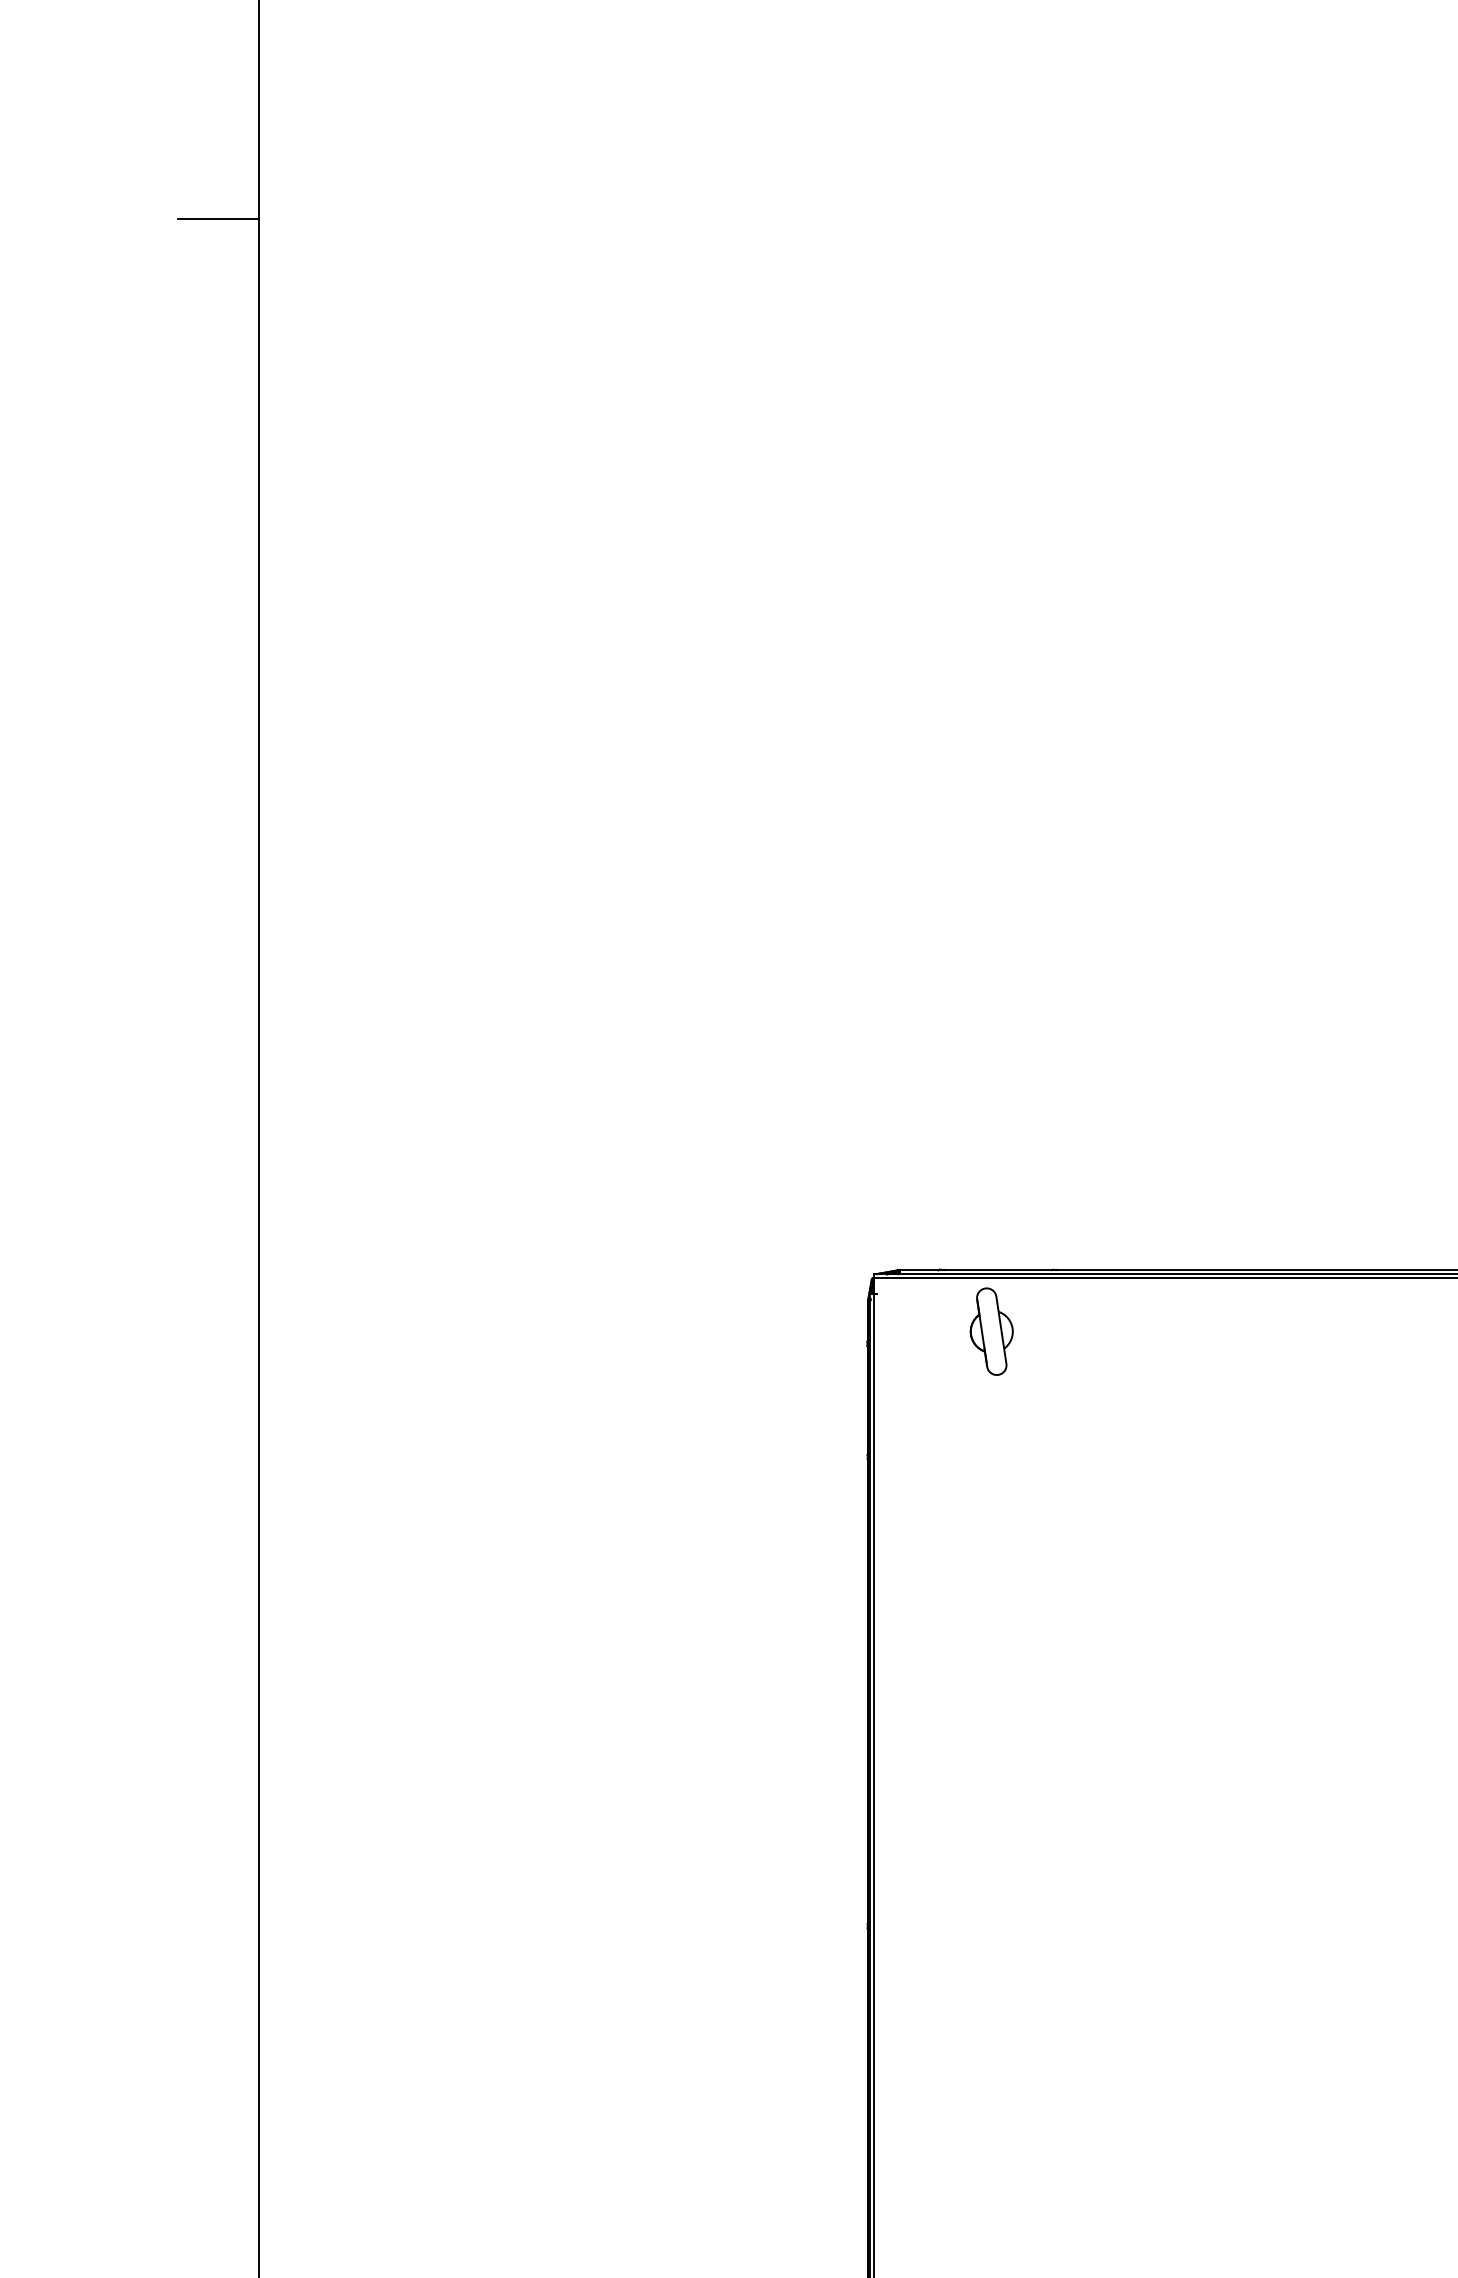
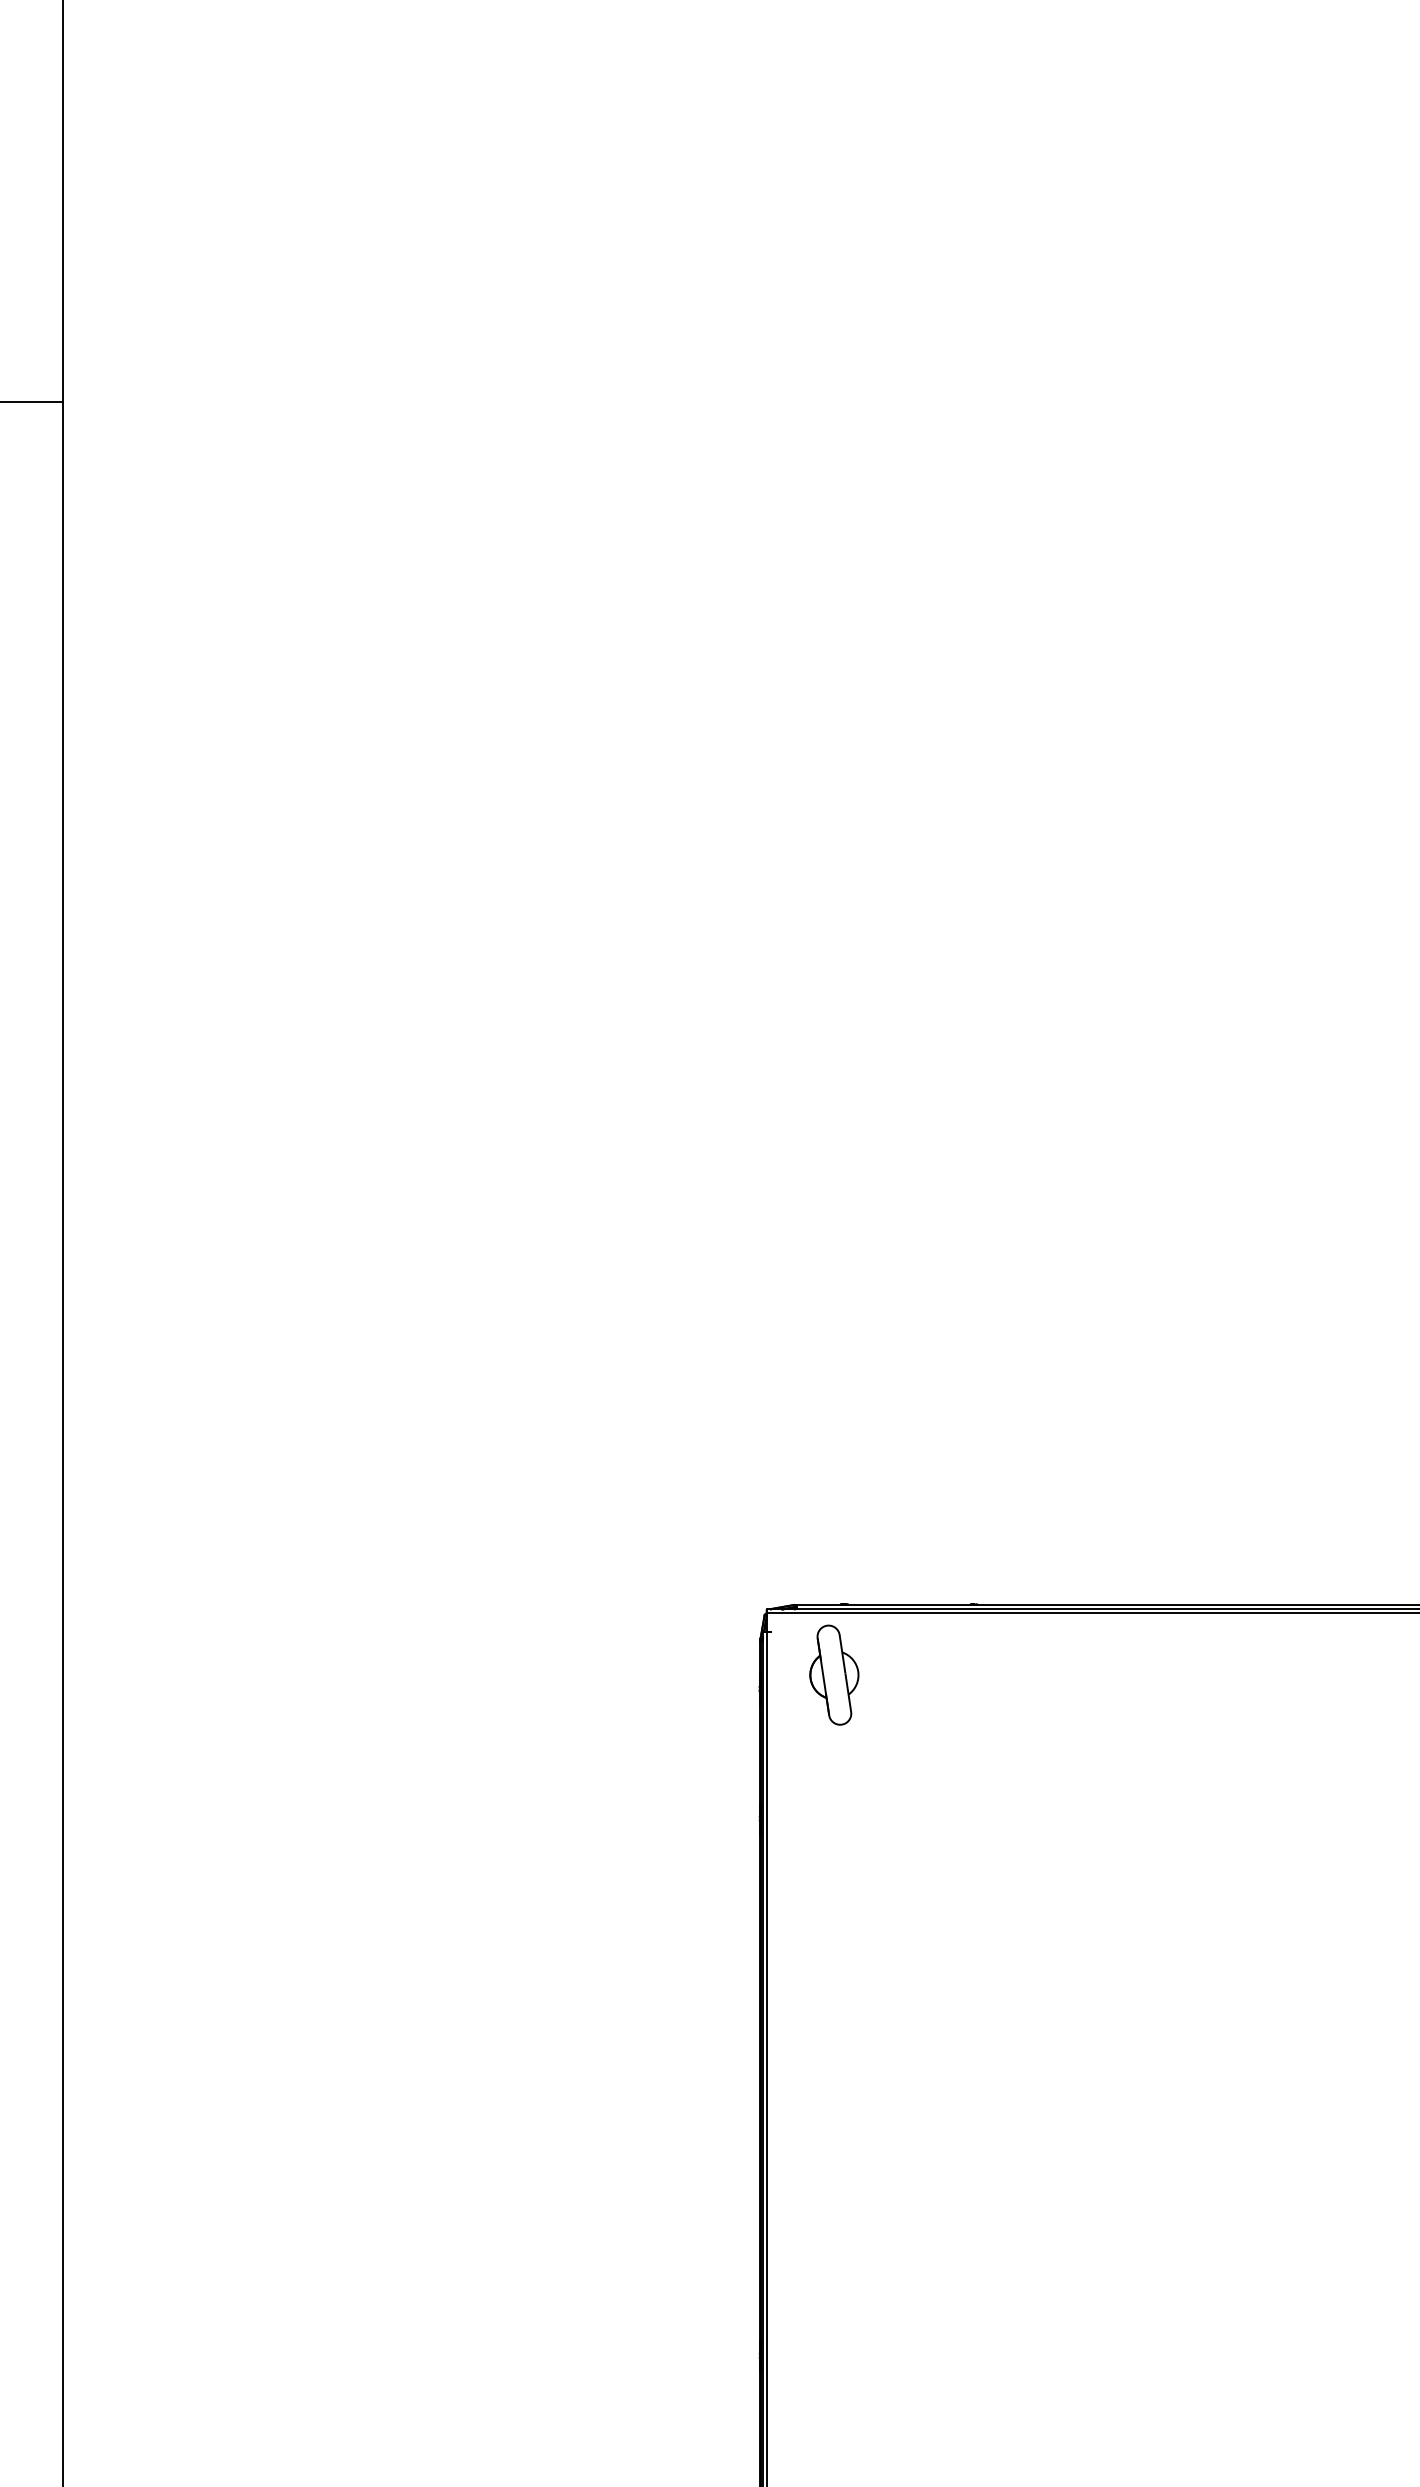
part: (991, 1331) -> (834, 1674), moved

